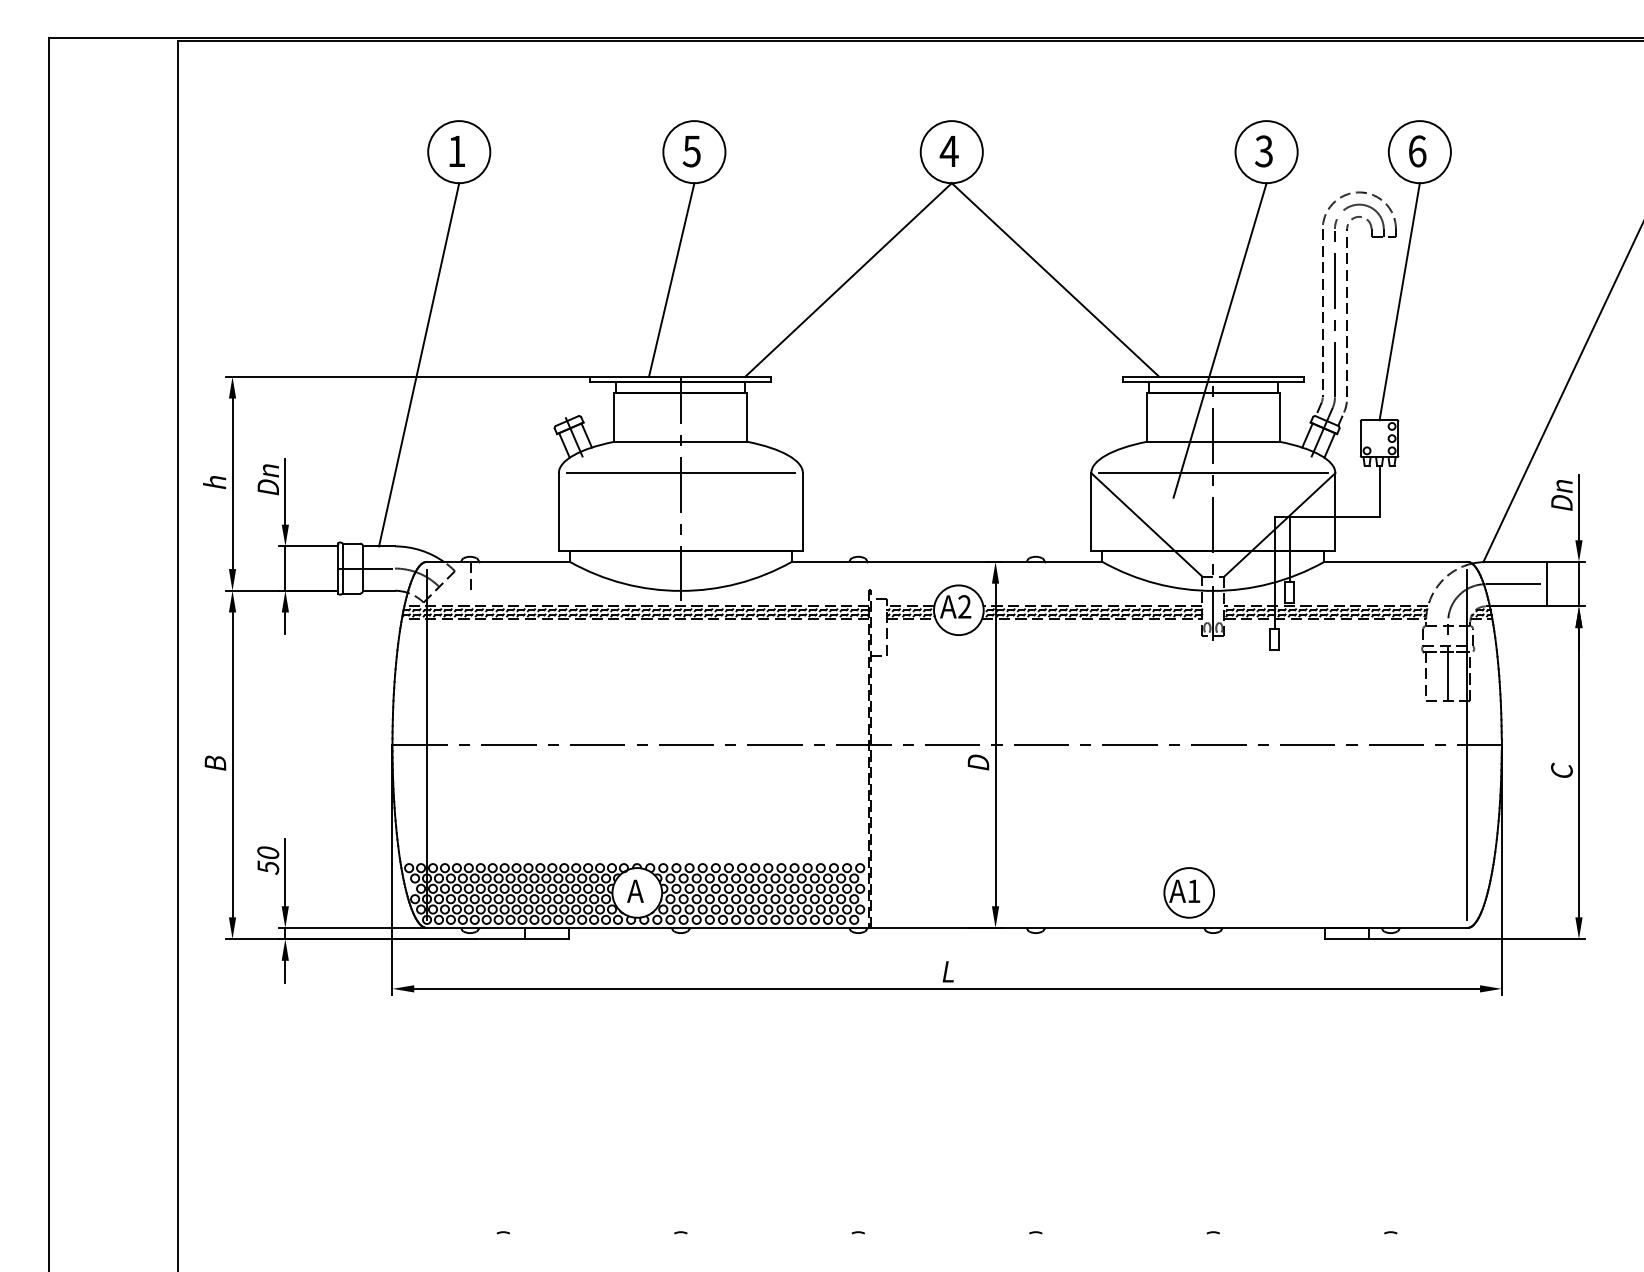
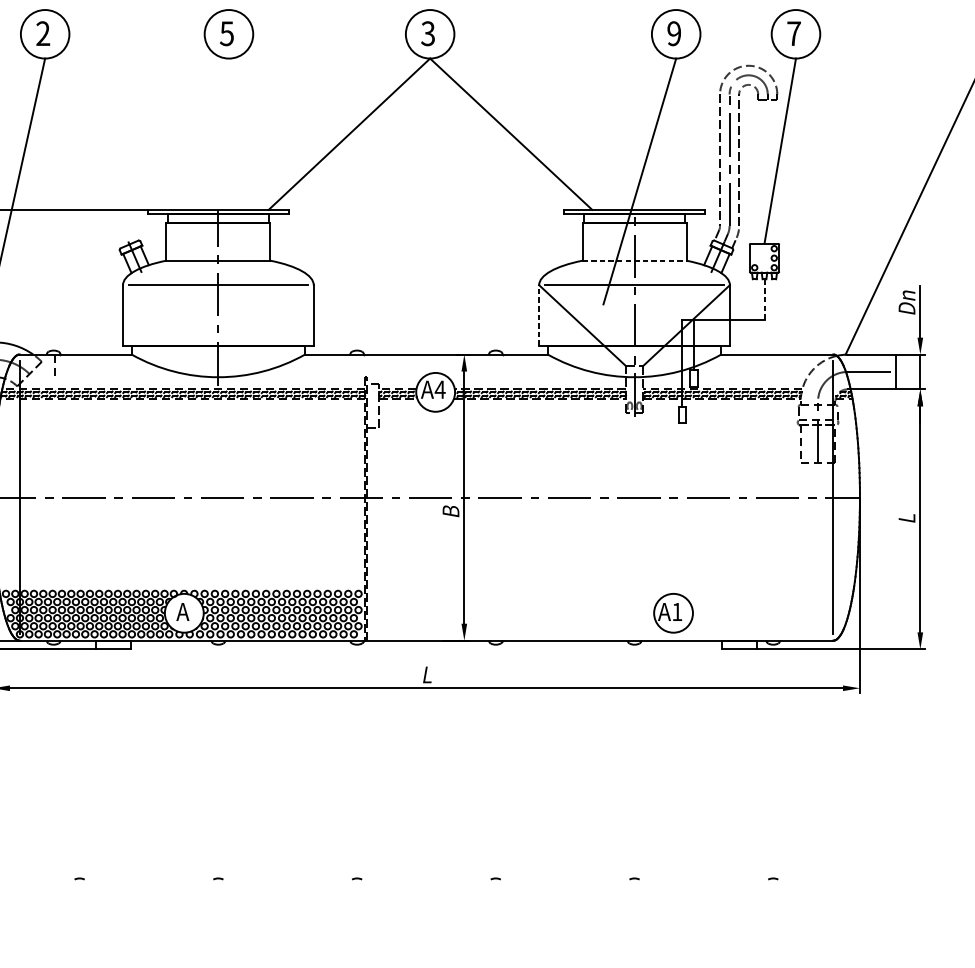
text: (456, 150) -> (43, 33), 1 -> 2
text: (948, 151) -> (427, 33), 4 -> 3
text: (1263, 151) -> (673, 33), 3 -> 9
text: (1417, 151) -> (794, 33), 6 -> 7
line: (671, 279) -> (211, 133), removed
line: (1213, 441) -> (634, 260), solid -> dashed
line: (1379, 491) -> (764, 299), solid -> dashed
line: (1091, 512) -> (539, 315), solid -> dashed
text: (964, 606) -> (440, 389), 2 -> 4
text: (978, 762) -> (451, 511), D -> B
text: (1561, 769) -> (906, 516), C -> L
part: (1188, 892) -> (672, 612), moved

